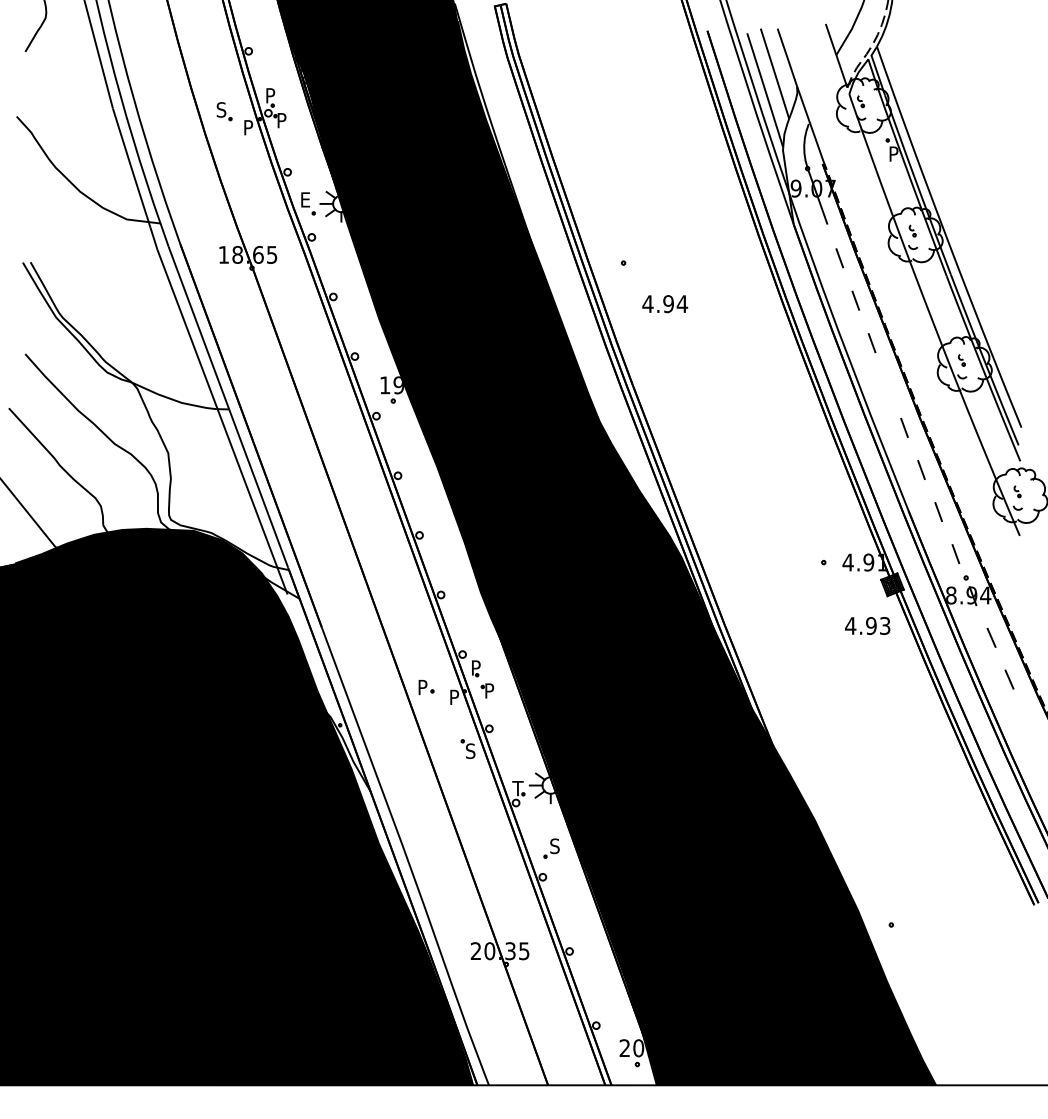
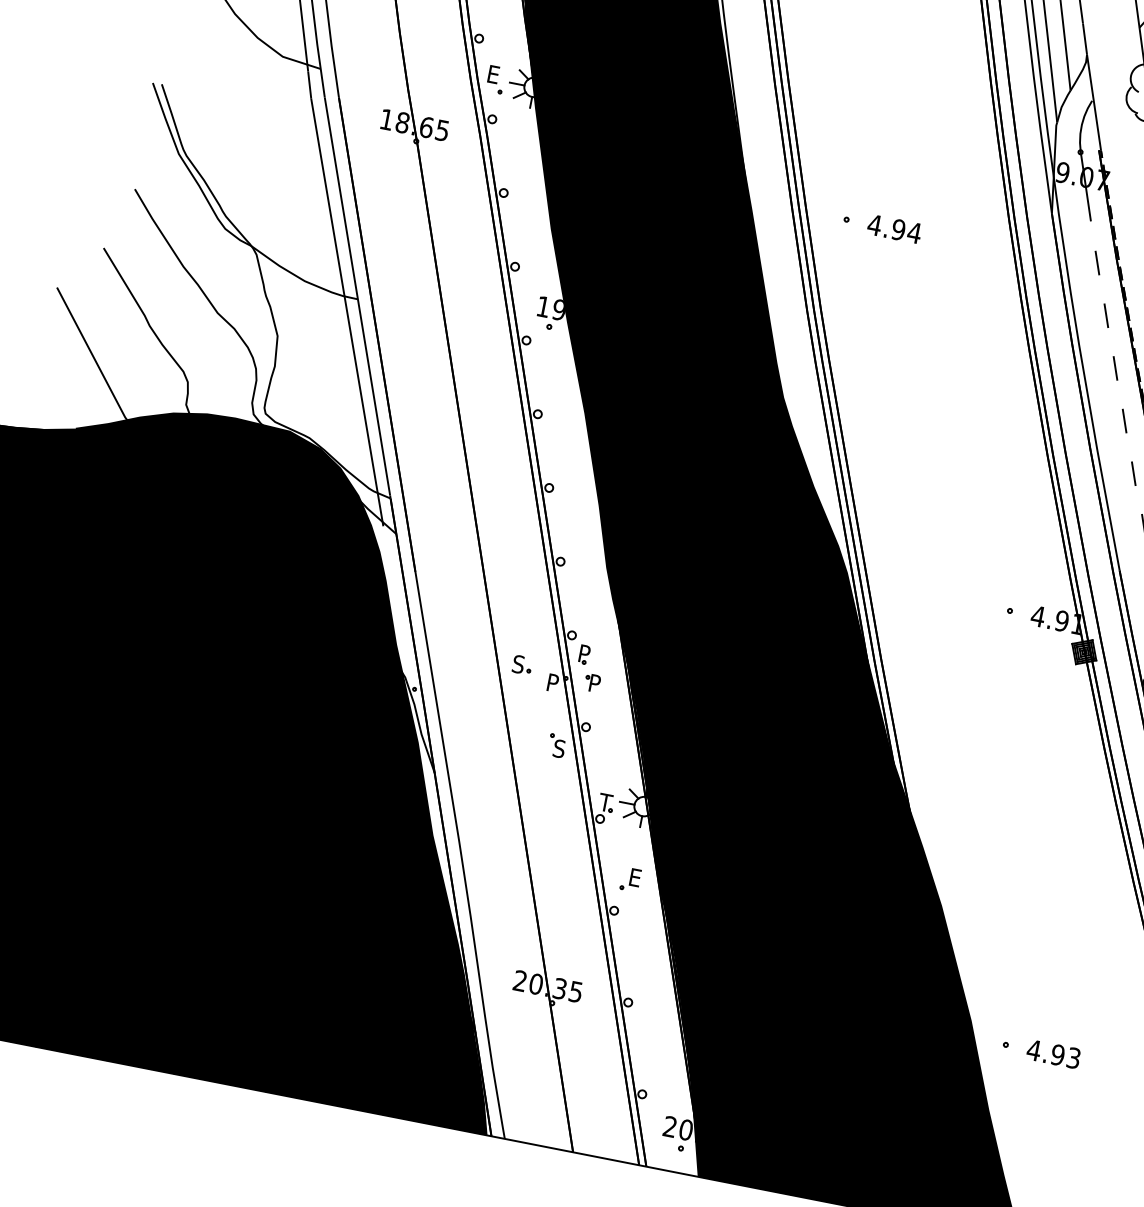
text: (665, 304) -> (894, 229), moved
line: (888, 385) -> (1124, 421), added
text: (867, 625) -> (1053, 1053), moved
text: (422, 687) -> (518, 664), P -> S
text: (554, 846) -> (634, 877), S -> E

